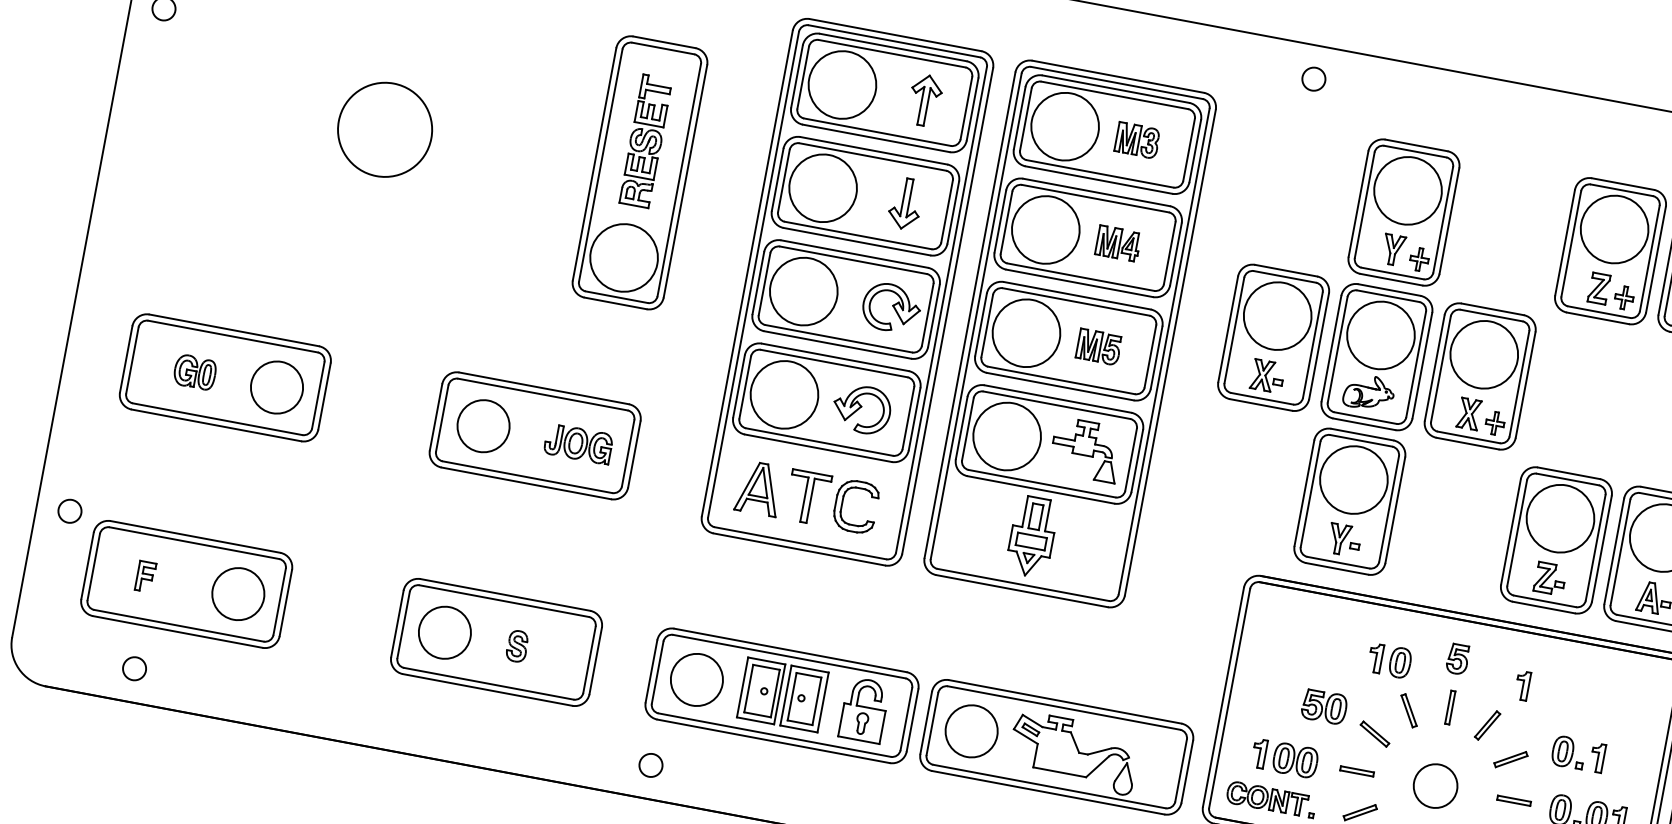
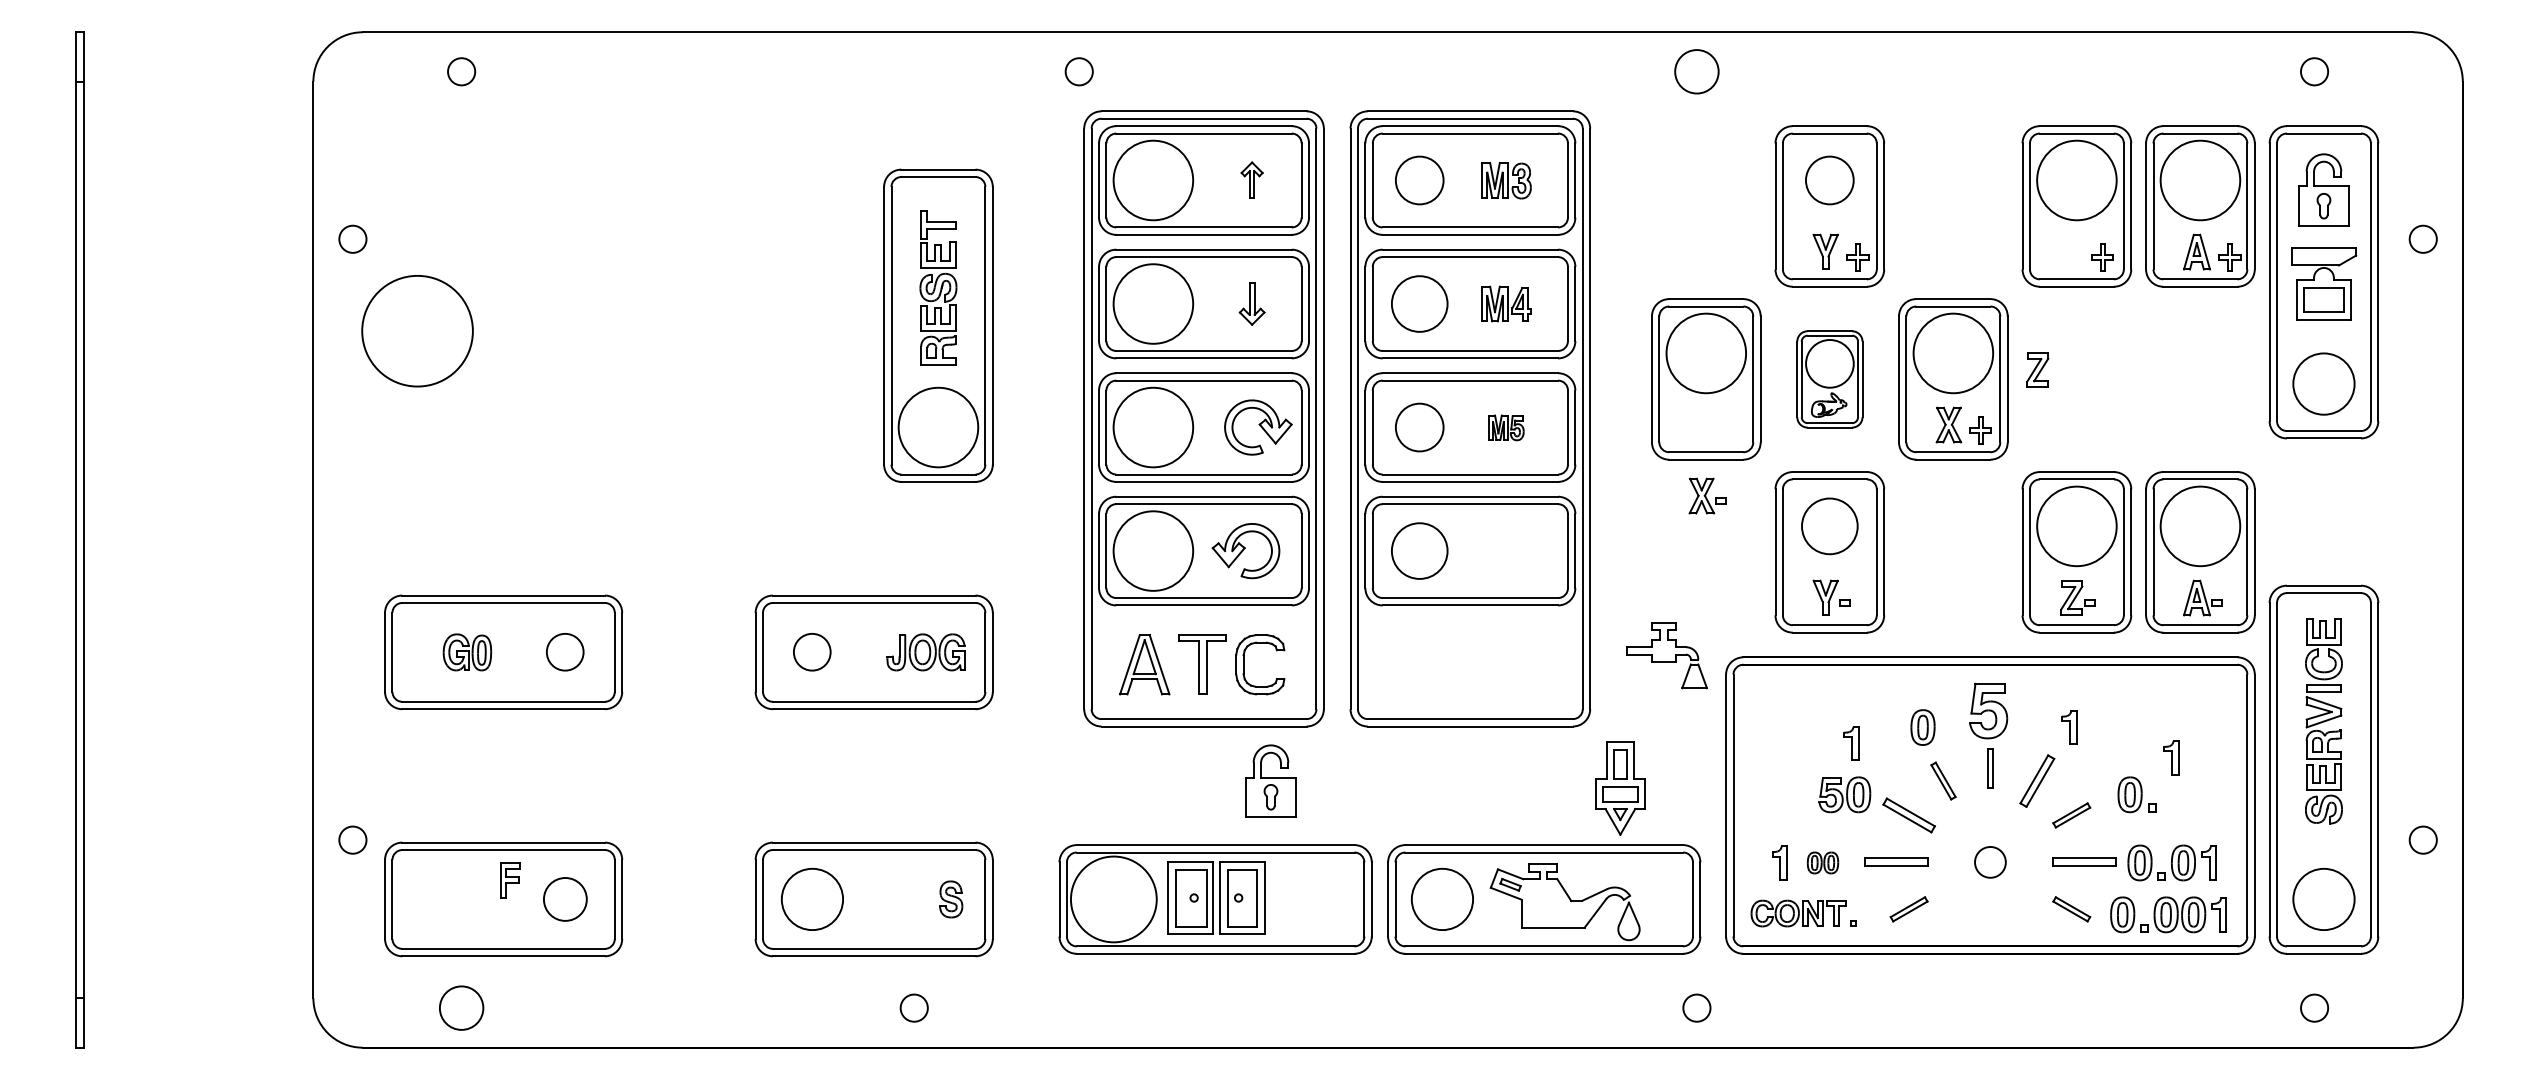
circle: (1313, 78) -> (1696, 71), size x1.6
part: (924, 99) -> (1251, 179), size x0.6
circle: (1064, 126) -> (1419, 180), size x0.6
circle: (385, 130) -> (417, 331), moved
circle: (1407, 190) -> (1829, 180), size x0.6
part: (905, 203) -> (1251, 303), size x0.7
circle: (1045, 229) -> (1419, 303), size x0.7
part: (1598, 288) -> (2037, 369), moved
circle: (1026, 333) -> (1419, 427), size x0.6
part: (1099, 346) -> (1506, 427), size x0.7
part: (1376, 357) -> (1829, 379), size x0.6
part: (1267, 375) -> (1707, 495), moved
circle: (276, 386) -> (564, 651), size x0.6
circle: (482, 425) -> (811, 651), size x0.6
circle: (1007, 436) -> (1419, 550), size x0.7
part: (1085, 449) -> (1666, 655), moved
circle: (1353, 480) -> (1829, 526), size x0.7
part: (1032, 536) -> (1620, 788), moved
part: (145, 576) -> (510, 880), moved
circle: (238, 594) -> (565, 899), size x0.7
part: (517, 646) -> (951, 899), moved
part: (1375, 658) -> (1851, 743), moved
part: (1457, 658) -> (1988, 710), size x1.6
circle: (134, 668) -> (461, 1007), size x1.6
circle: (696, 679) -> (1113, 899), size x1.4
part: (864, 709) -> (1270, 780), moved
part: (1487, 725) -> (2037, 780), size x1.4
part: (1374, 734) -> (1908, 815), size x1.4
part: (1597, 757) -> (2171, 757), moved
part: (1295, 759) -> (1822, 862), size x0.6
circle: (650, 764) -> (913, 1007), moved
part: (1357, 771) -> (1896, 862), size x1.6
circle: (1435, 786) -> (1990, 862), size x0.6
part: (1514, 800) -> (2084, 862), size x1.6

